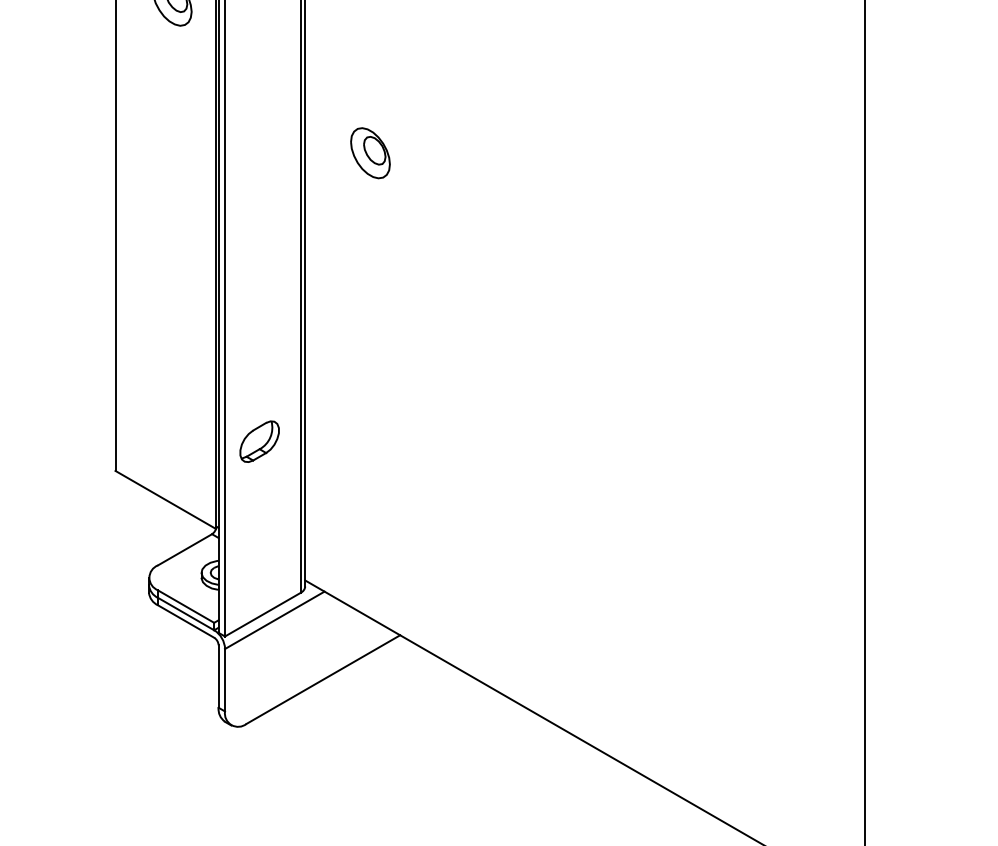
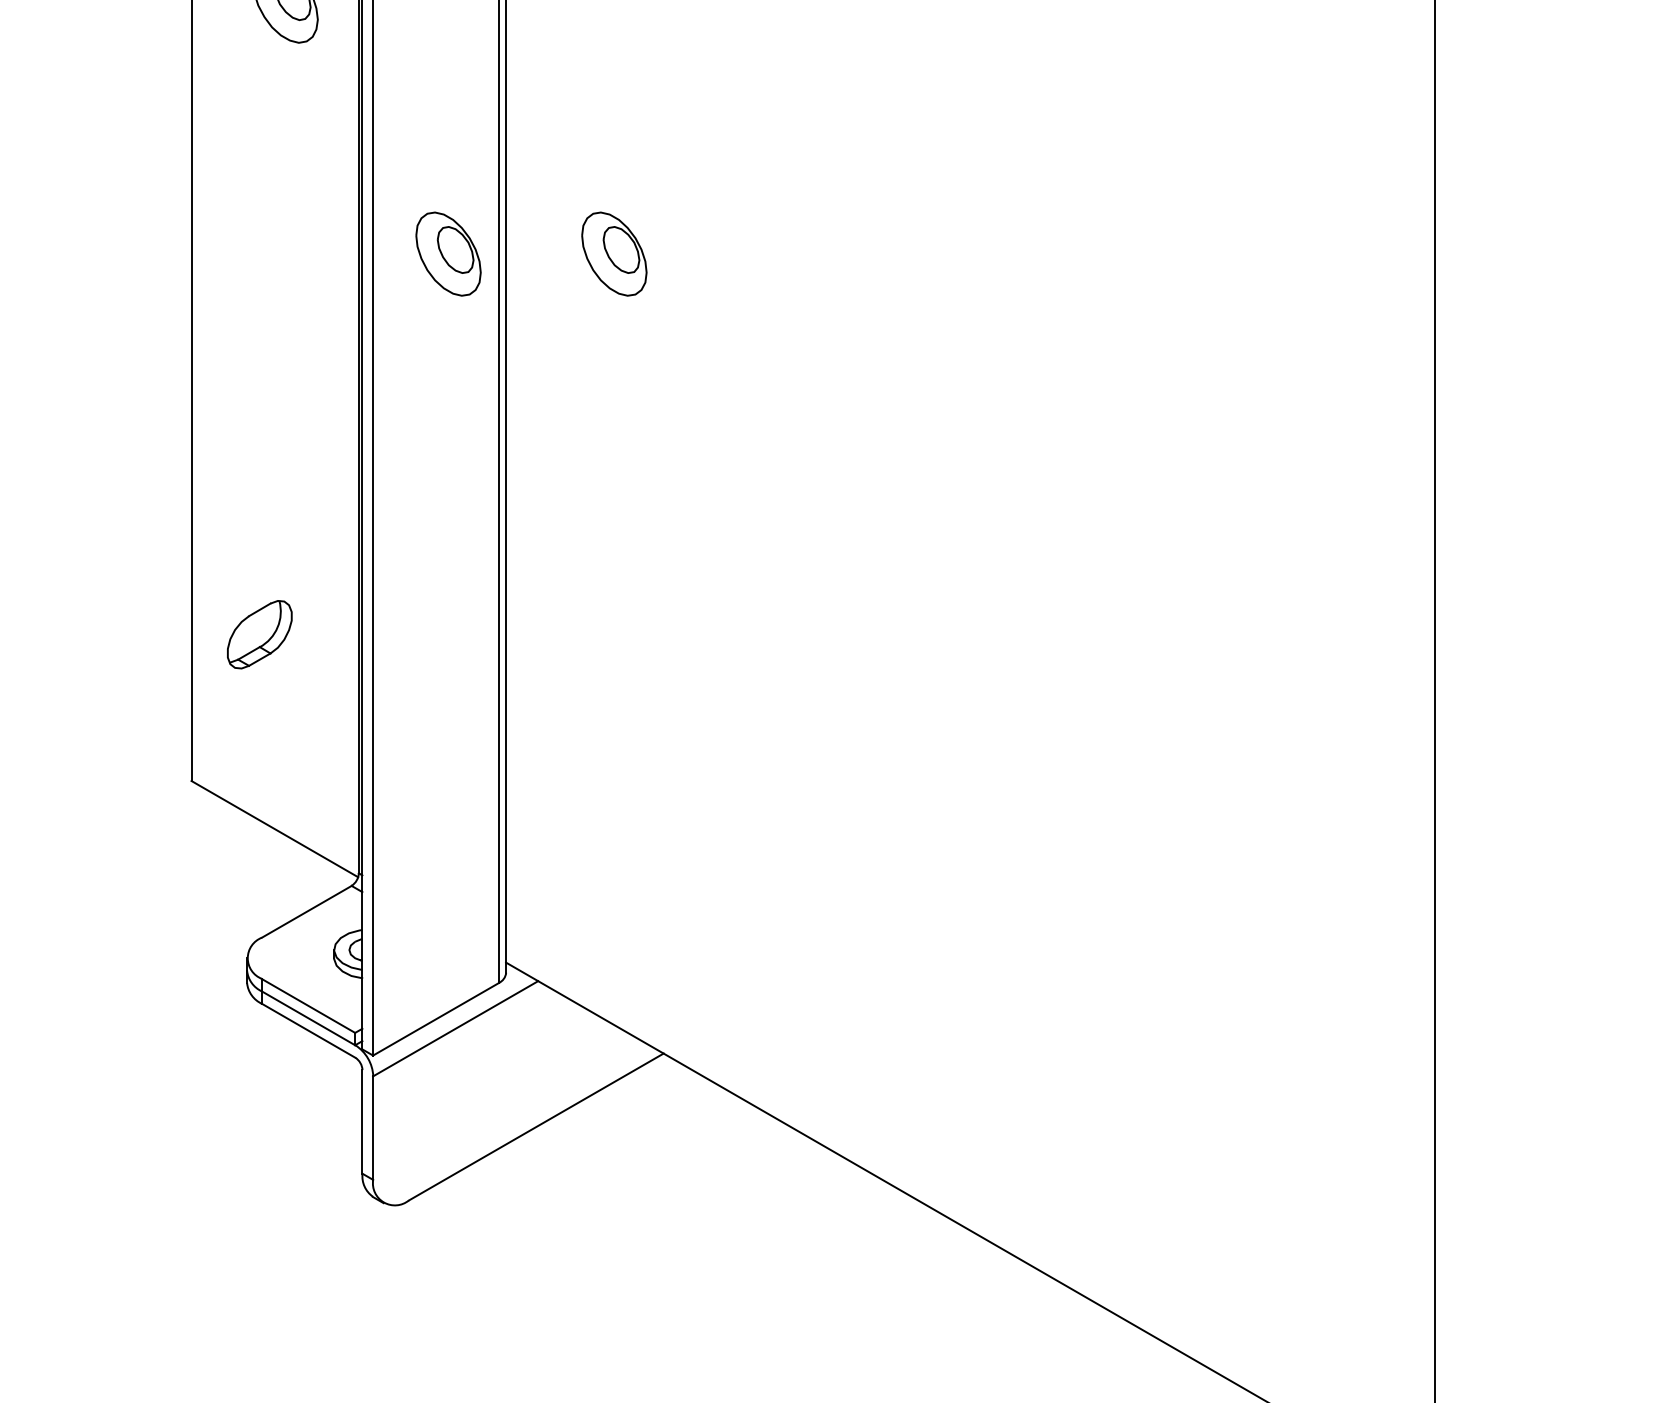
part: (270, 153) -> (448, 254), added
part: (259, 441) -> (259, 634), moved

